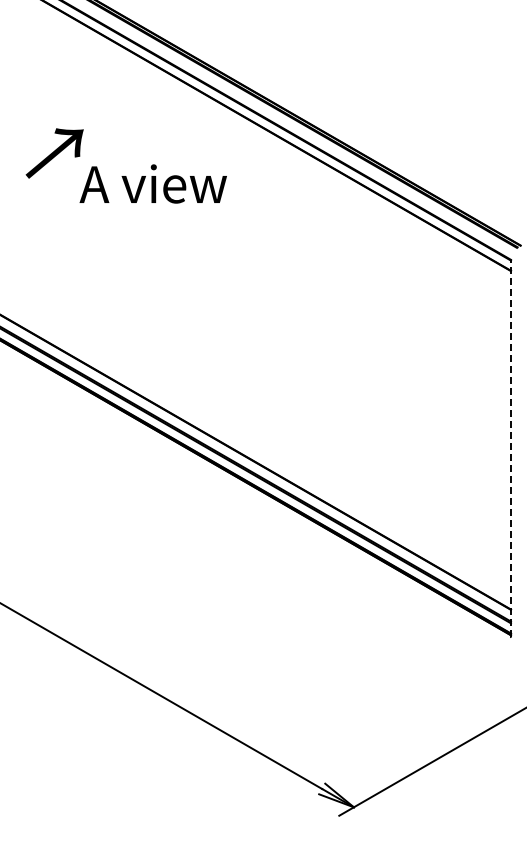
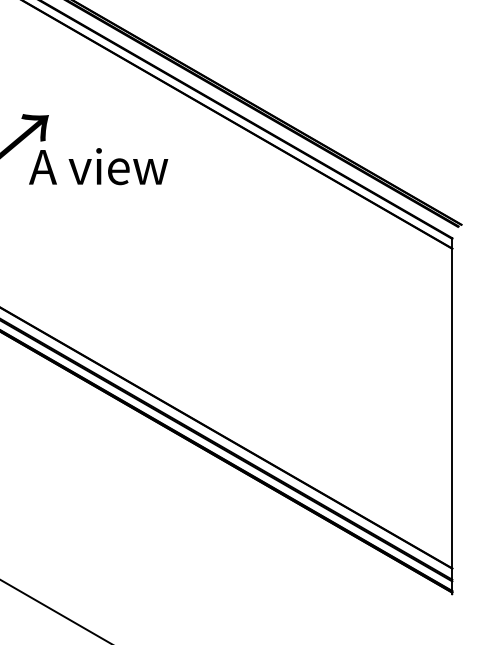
text: (152, 183) -> (97, 166), moved
line: (510, 447) -> (451, 415), dashed -> solid

